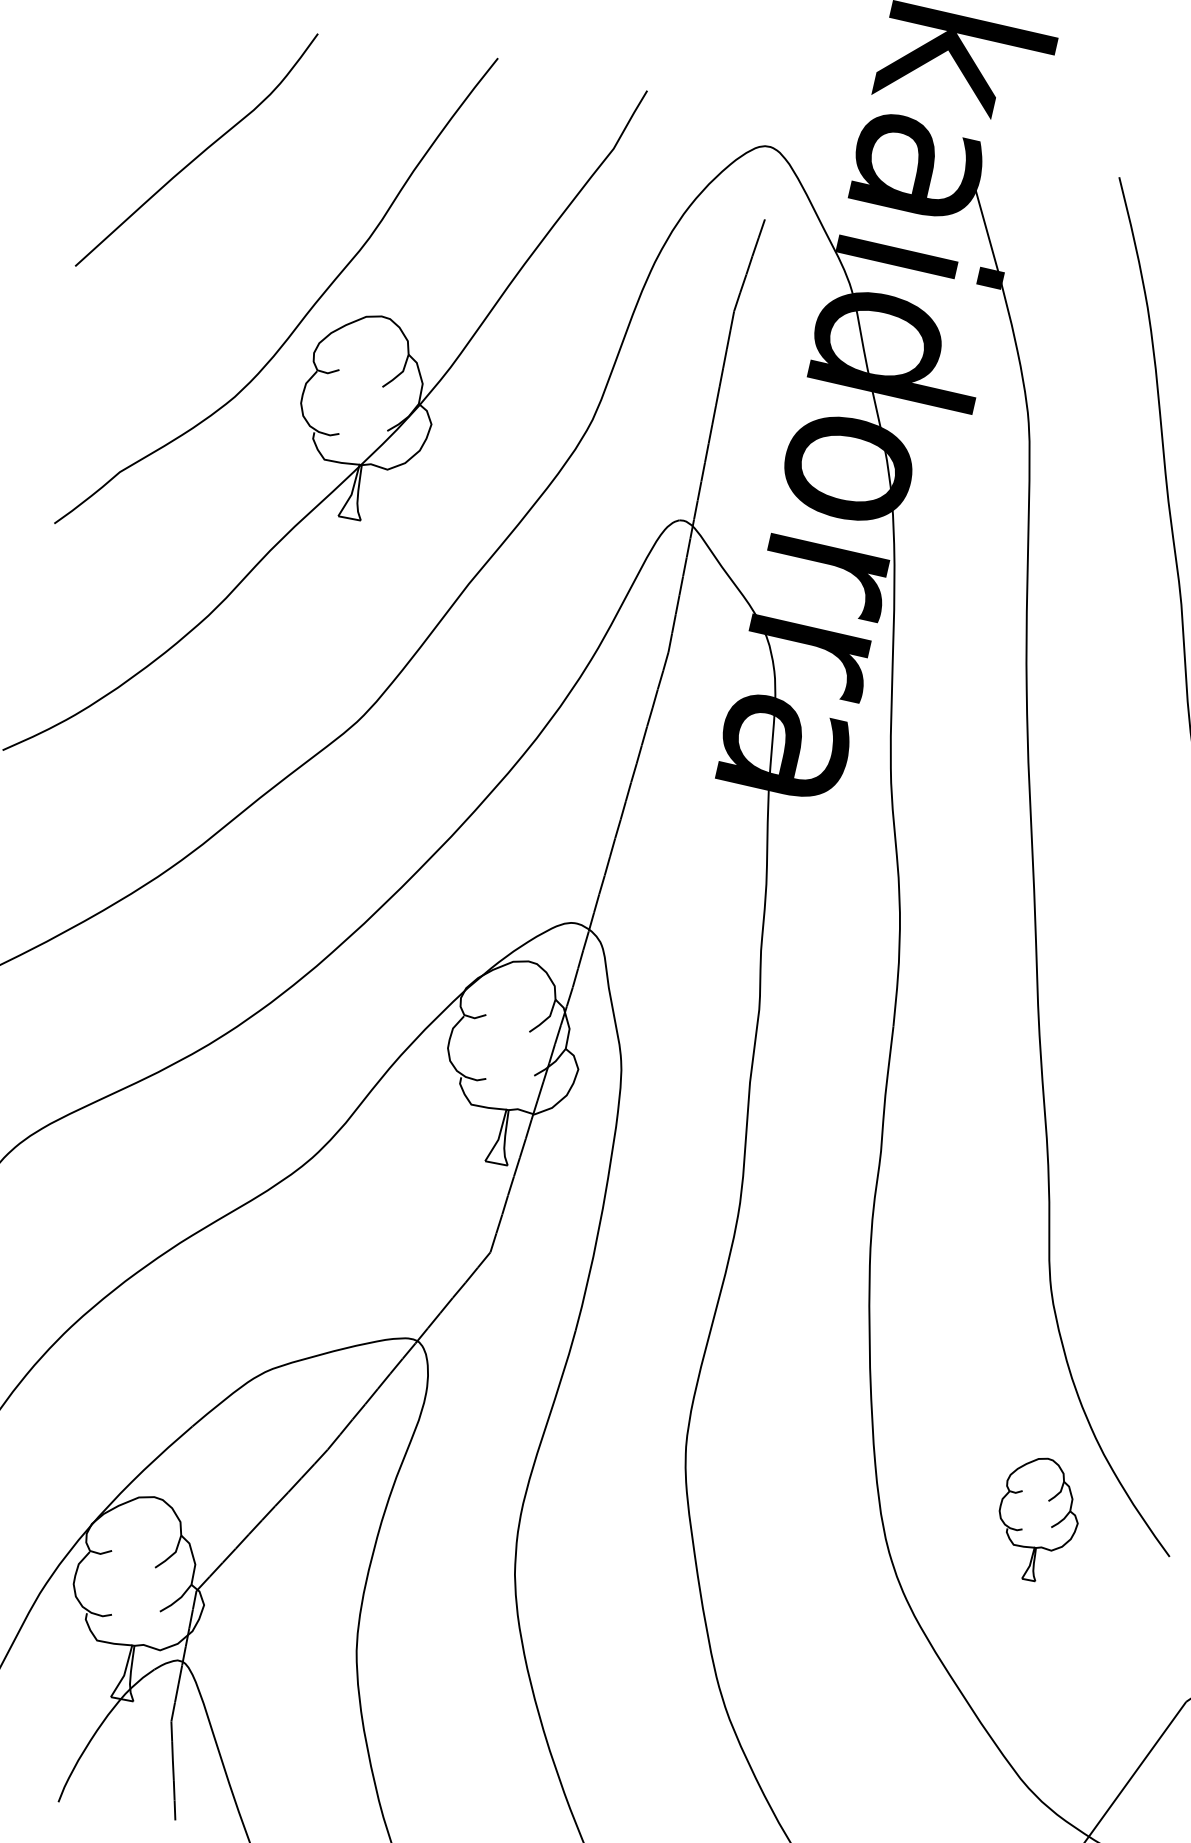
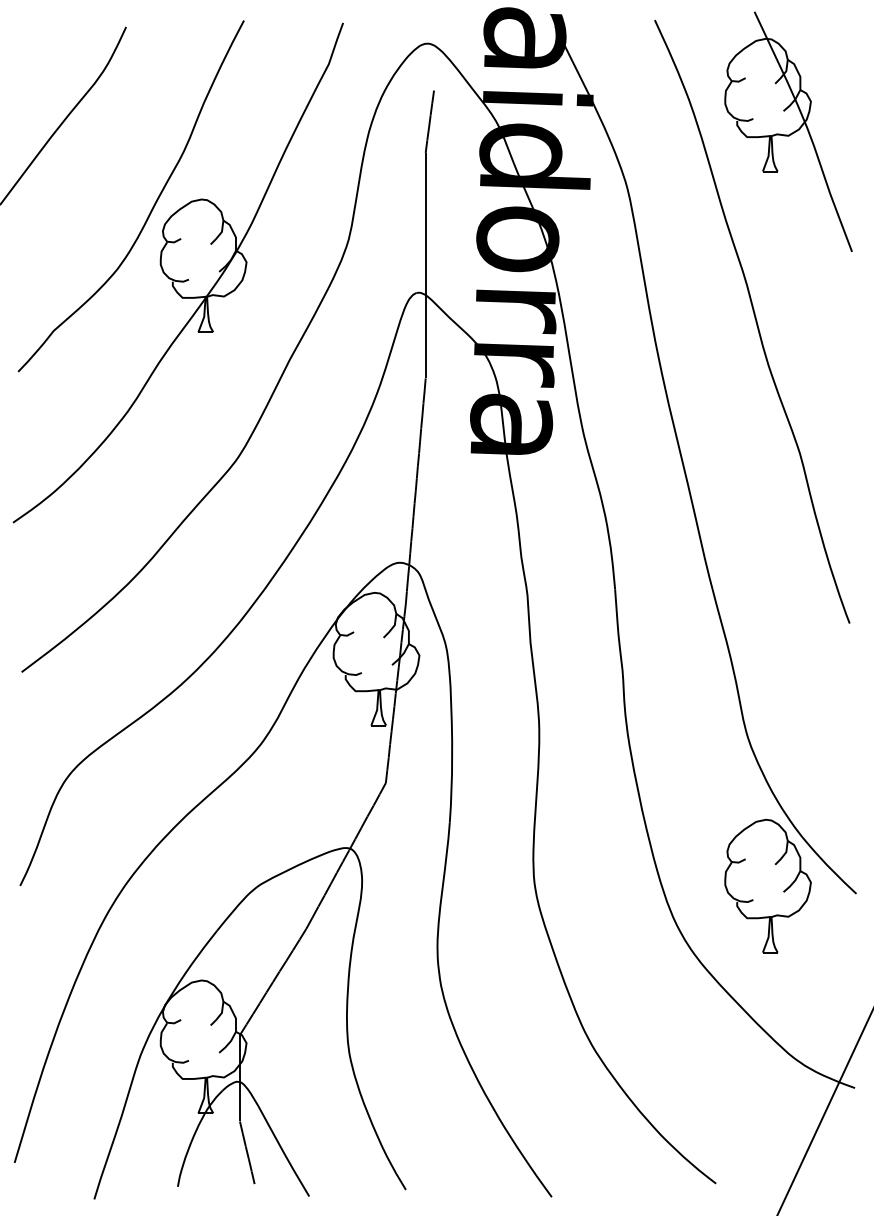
part: (1037, 1518) -> (767, 885), size x1.67

